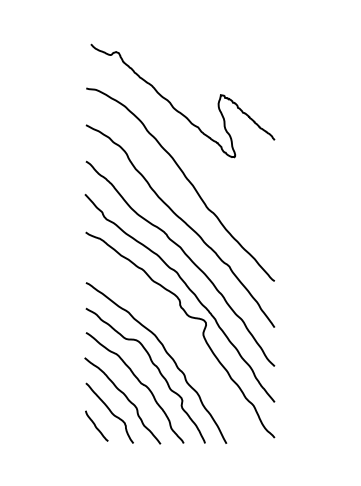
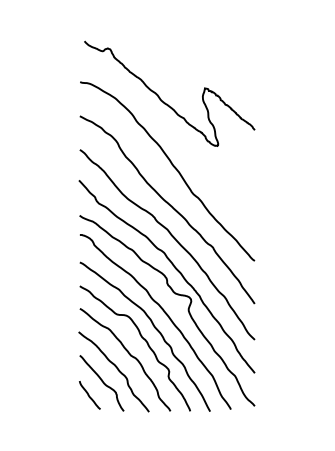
curve: (177, 337) -> (164, 313), added

